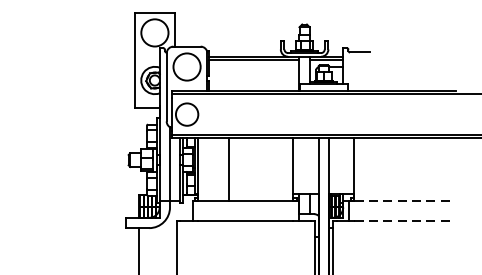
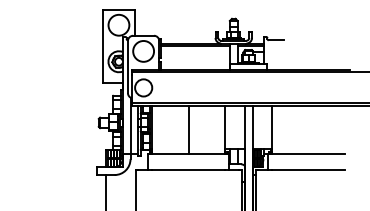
line: (228, 168) -> (188, 129), moved
line: (401, 200) -> (308, 153), dashed -> solid
line: (401, 220) -> (308, 169), dashed -> solid

